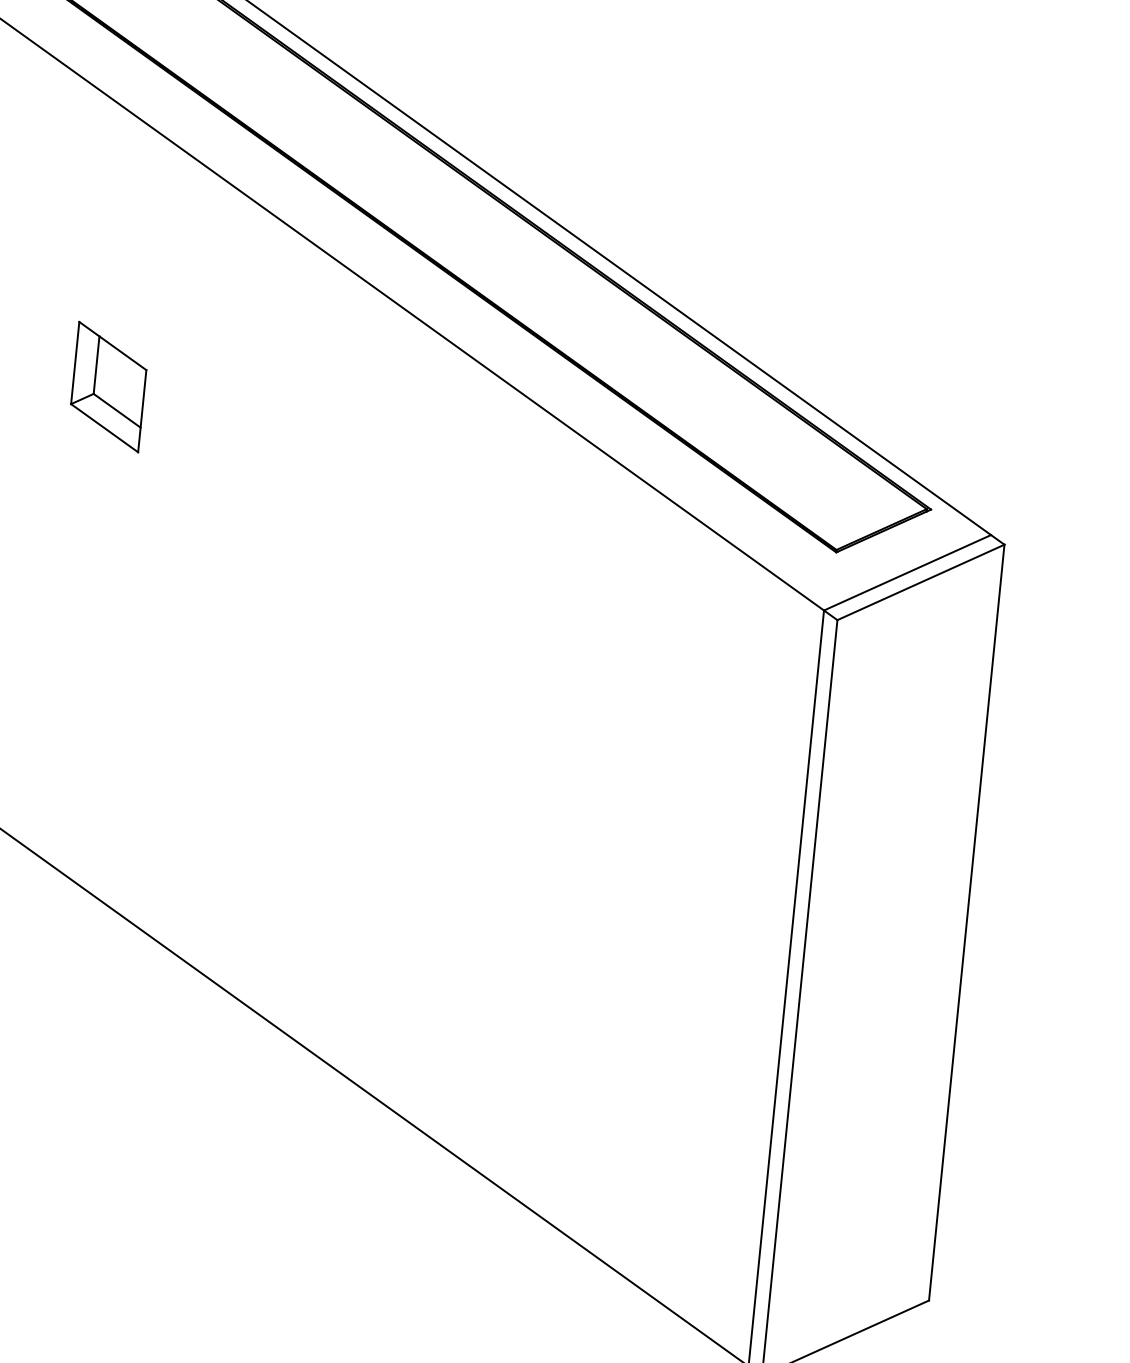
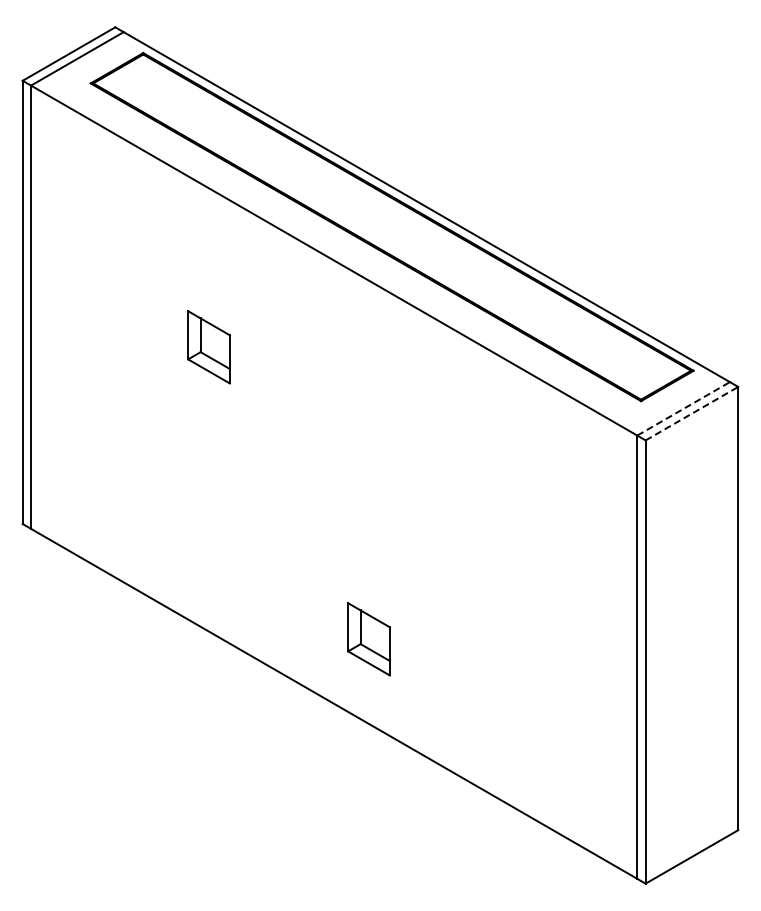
line: (909, 572) -> (684, 408), solid -> dashed
line: (921, 582) -> (692, 413), solid -> dashed
part: (330, 912) -> (368, 639), added

